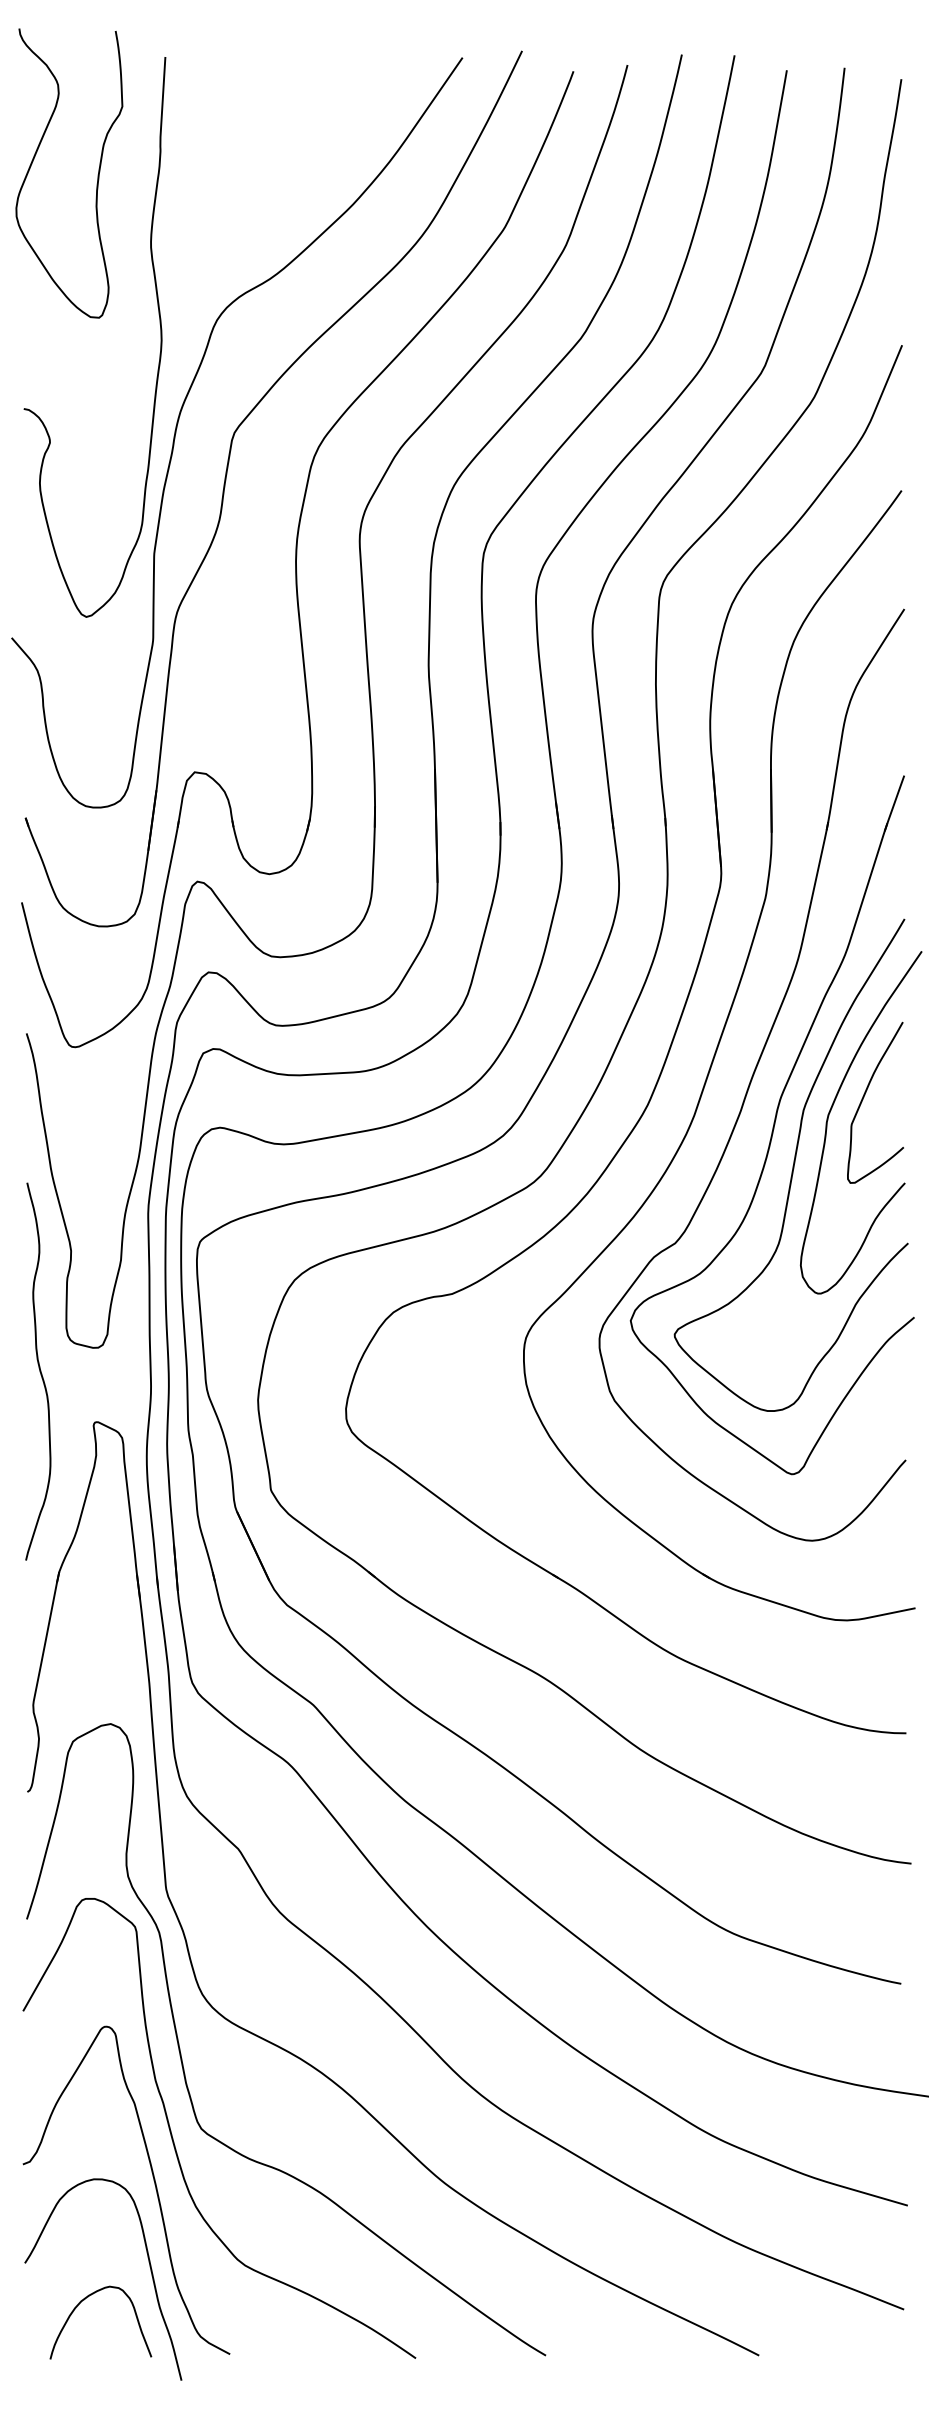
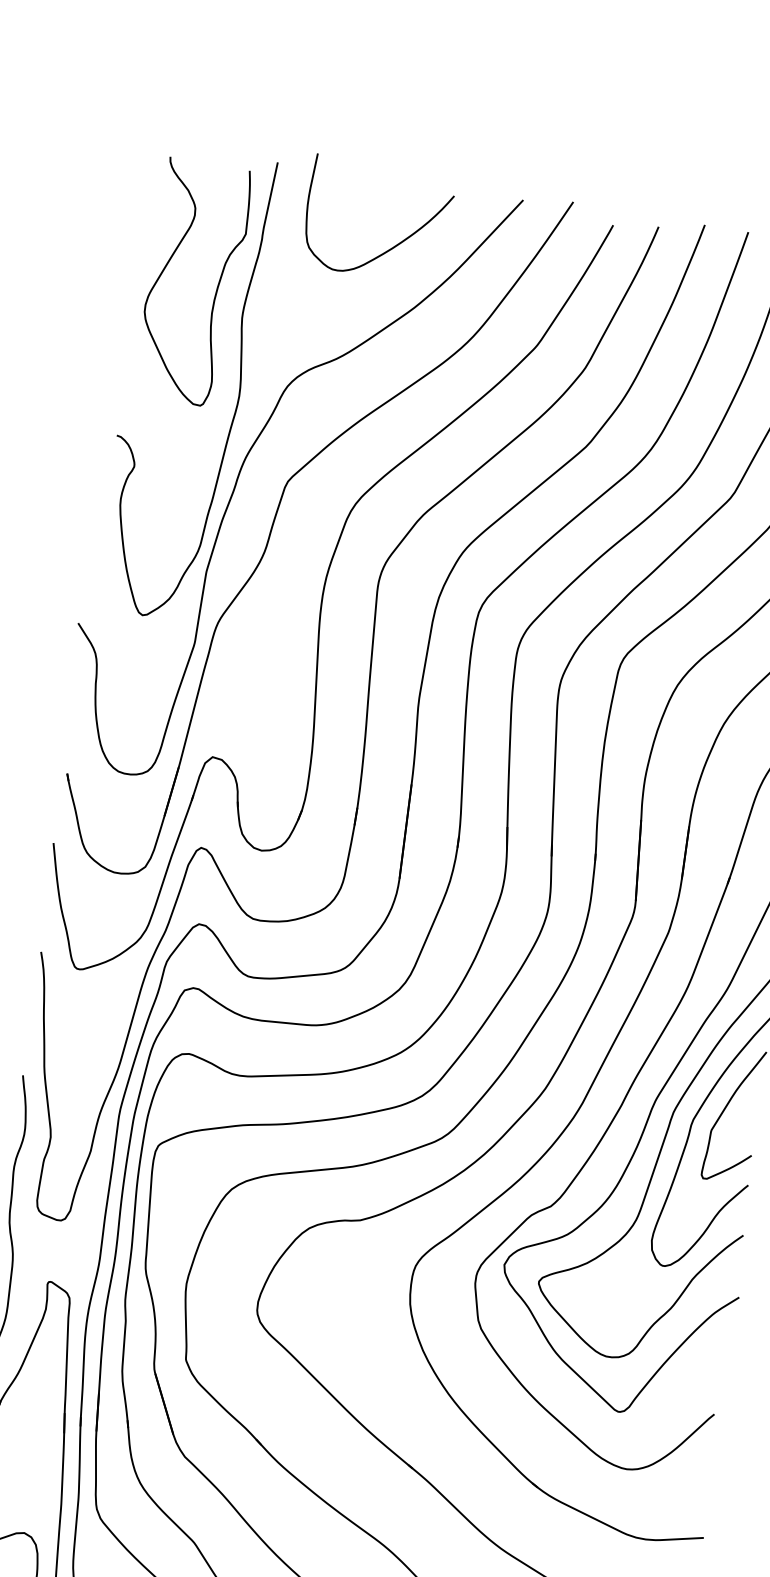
curve: (317, 135) -> (393, 246), added
curve: (97, 174) -> (216, 287), moved

